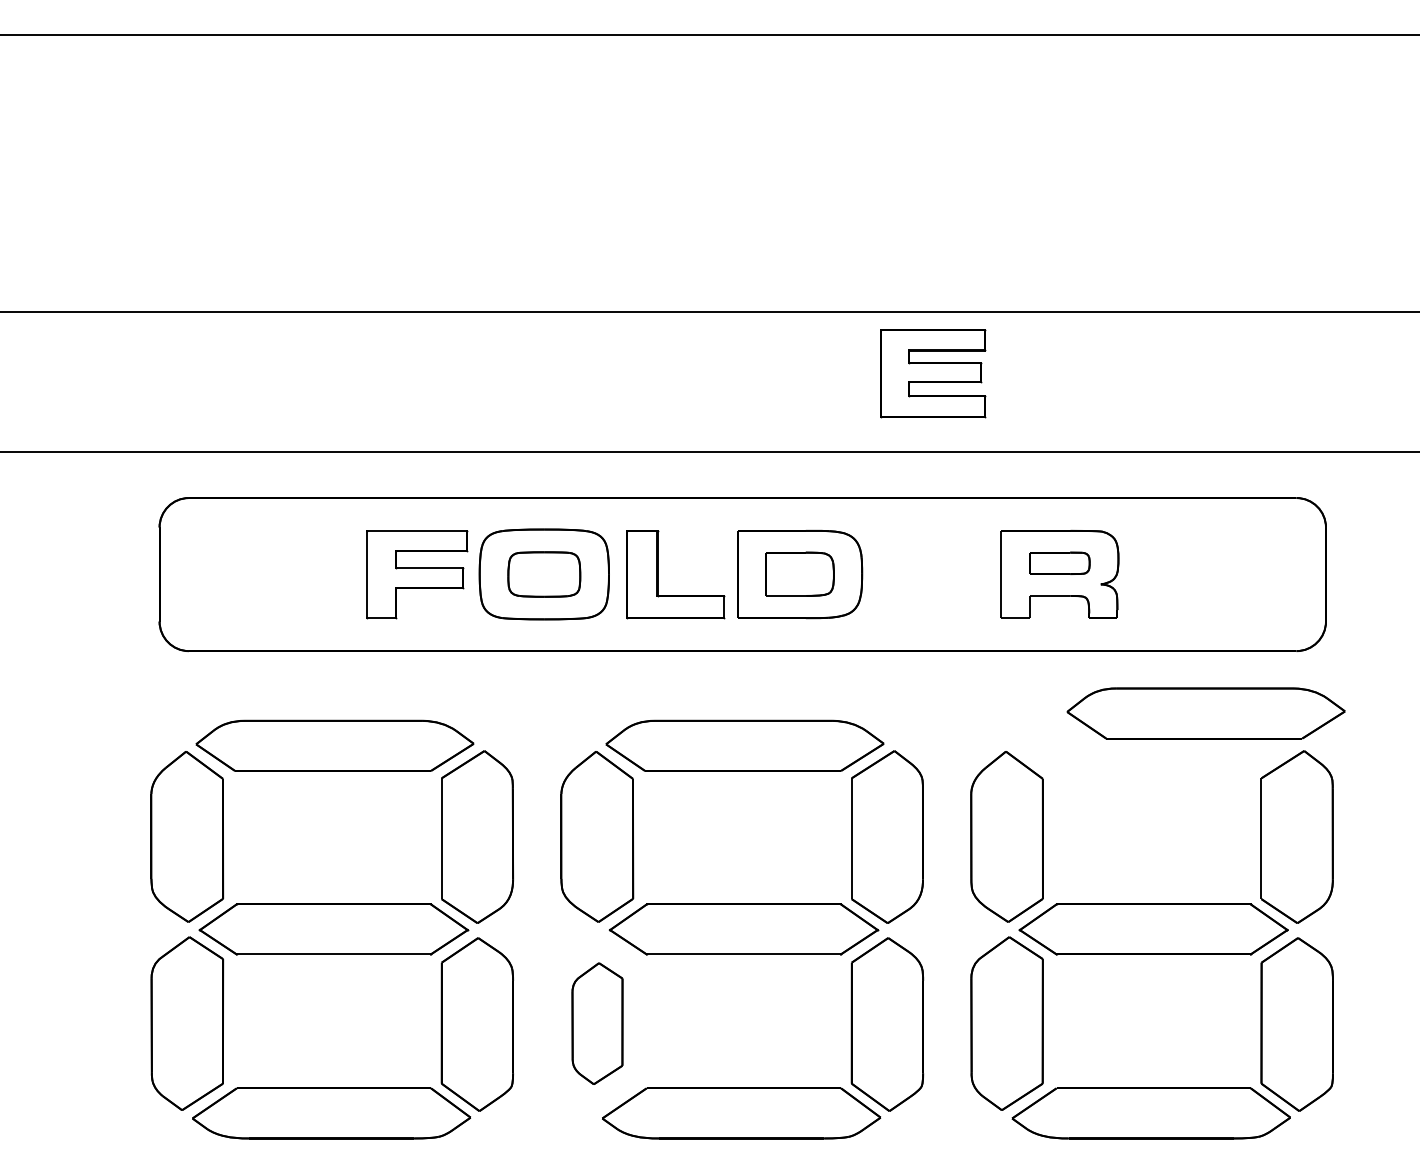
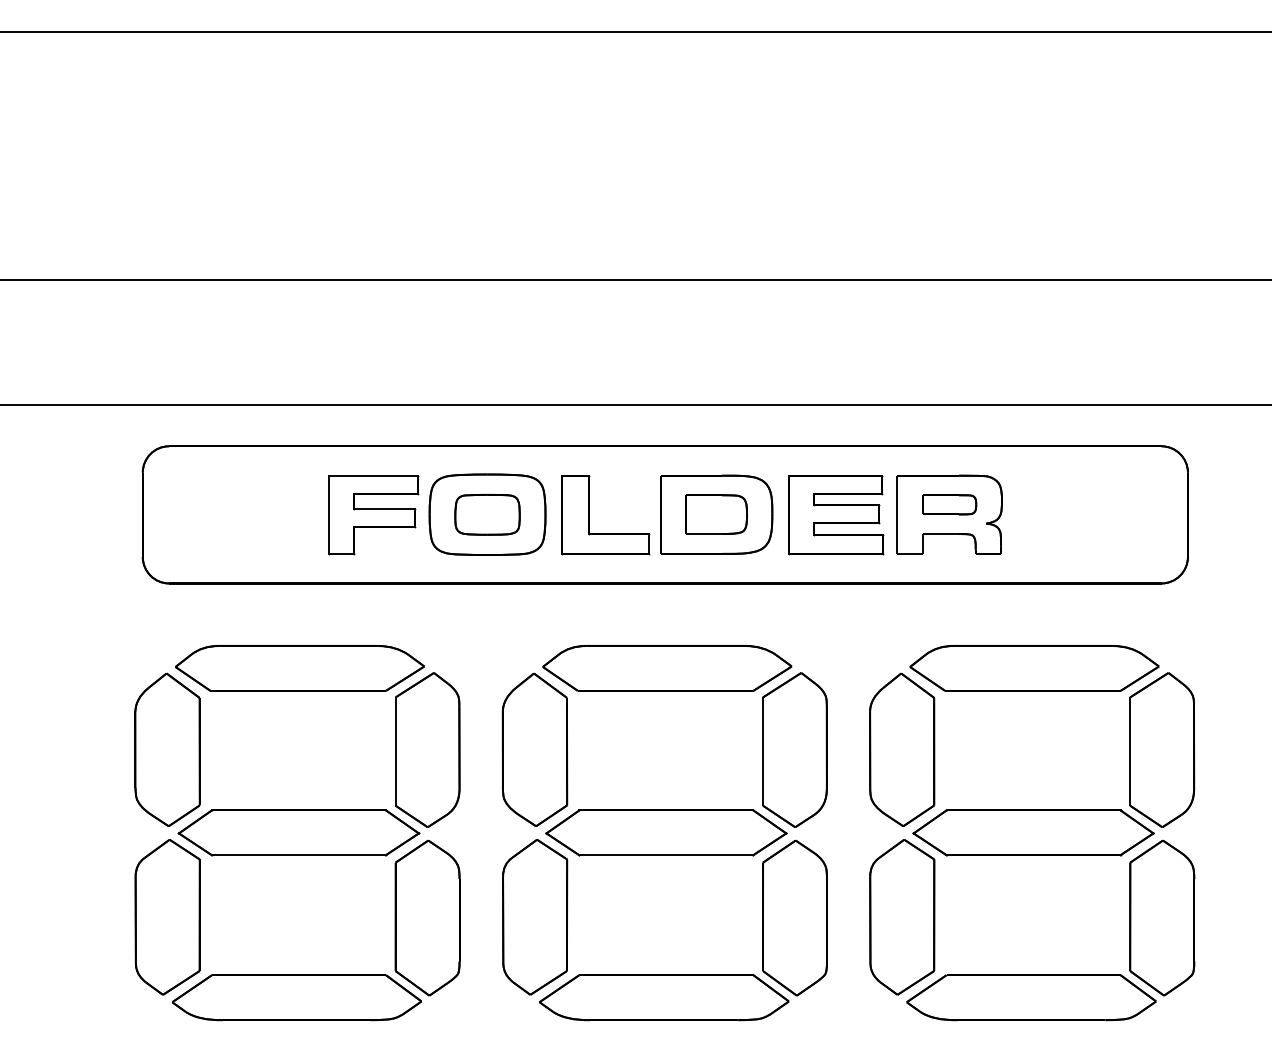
part: (933, 374) -> (836, 515), moved
part: (1206, 713) -> (1034, 668), moved
part: (597, 1023) -> (535, 917), size x1.43

